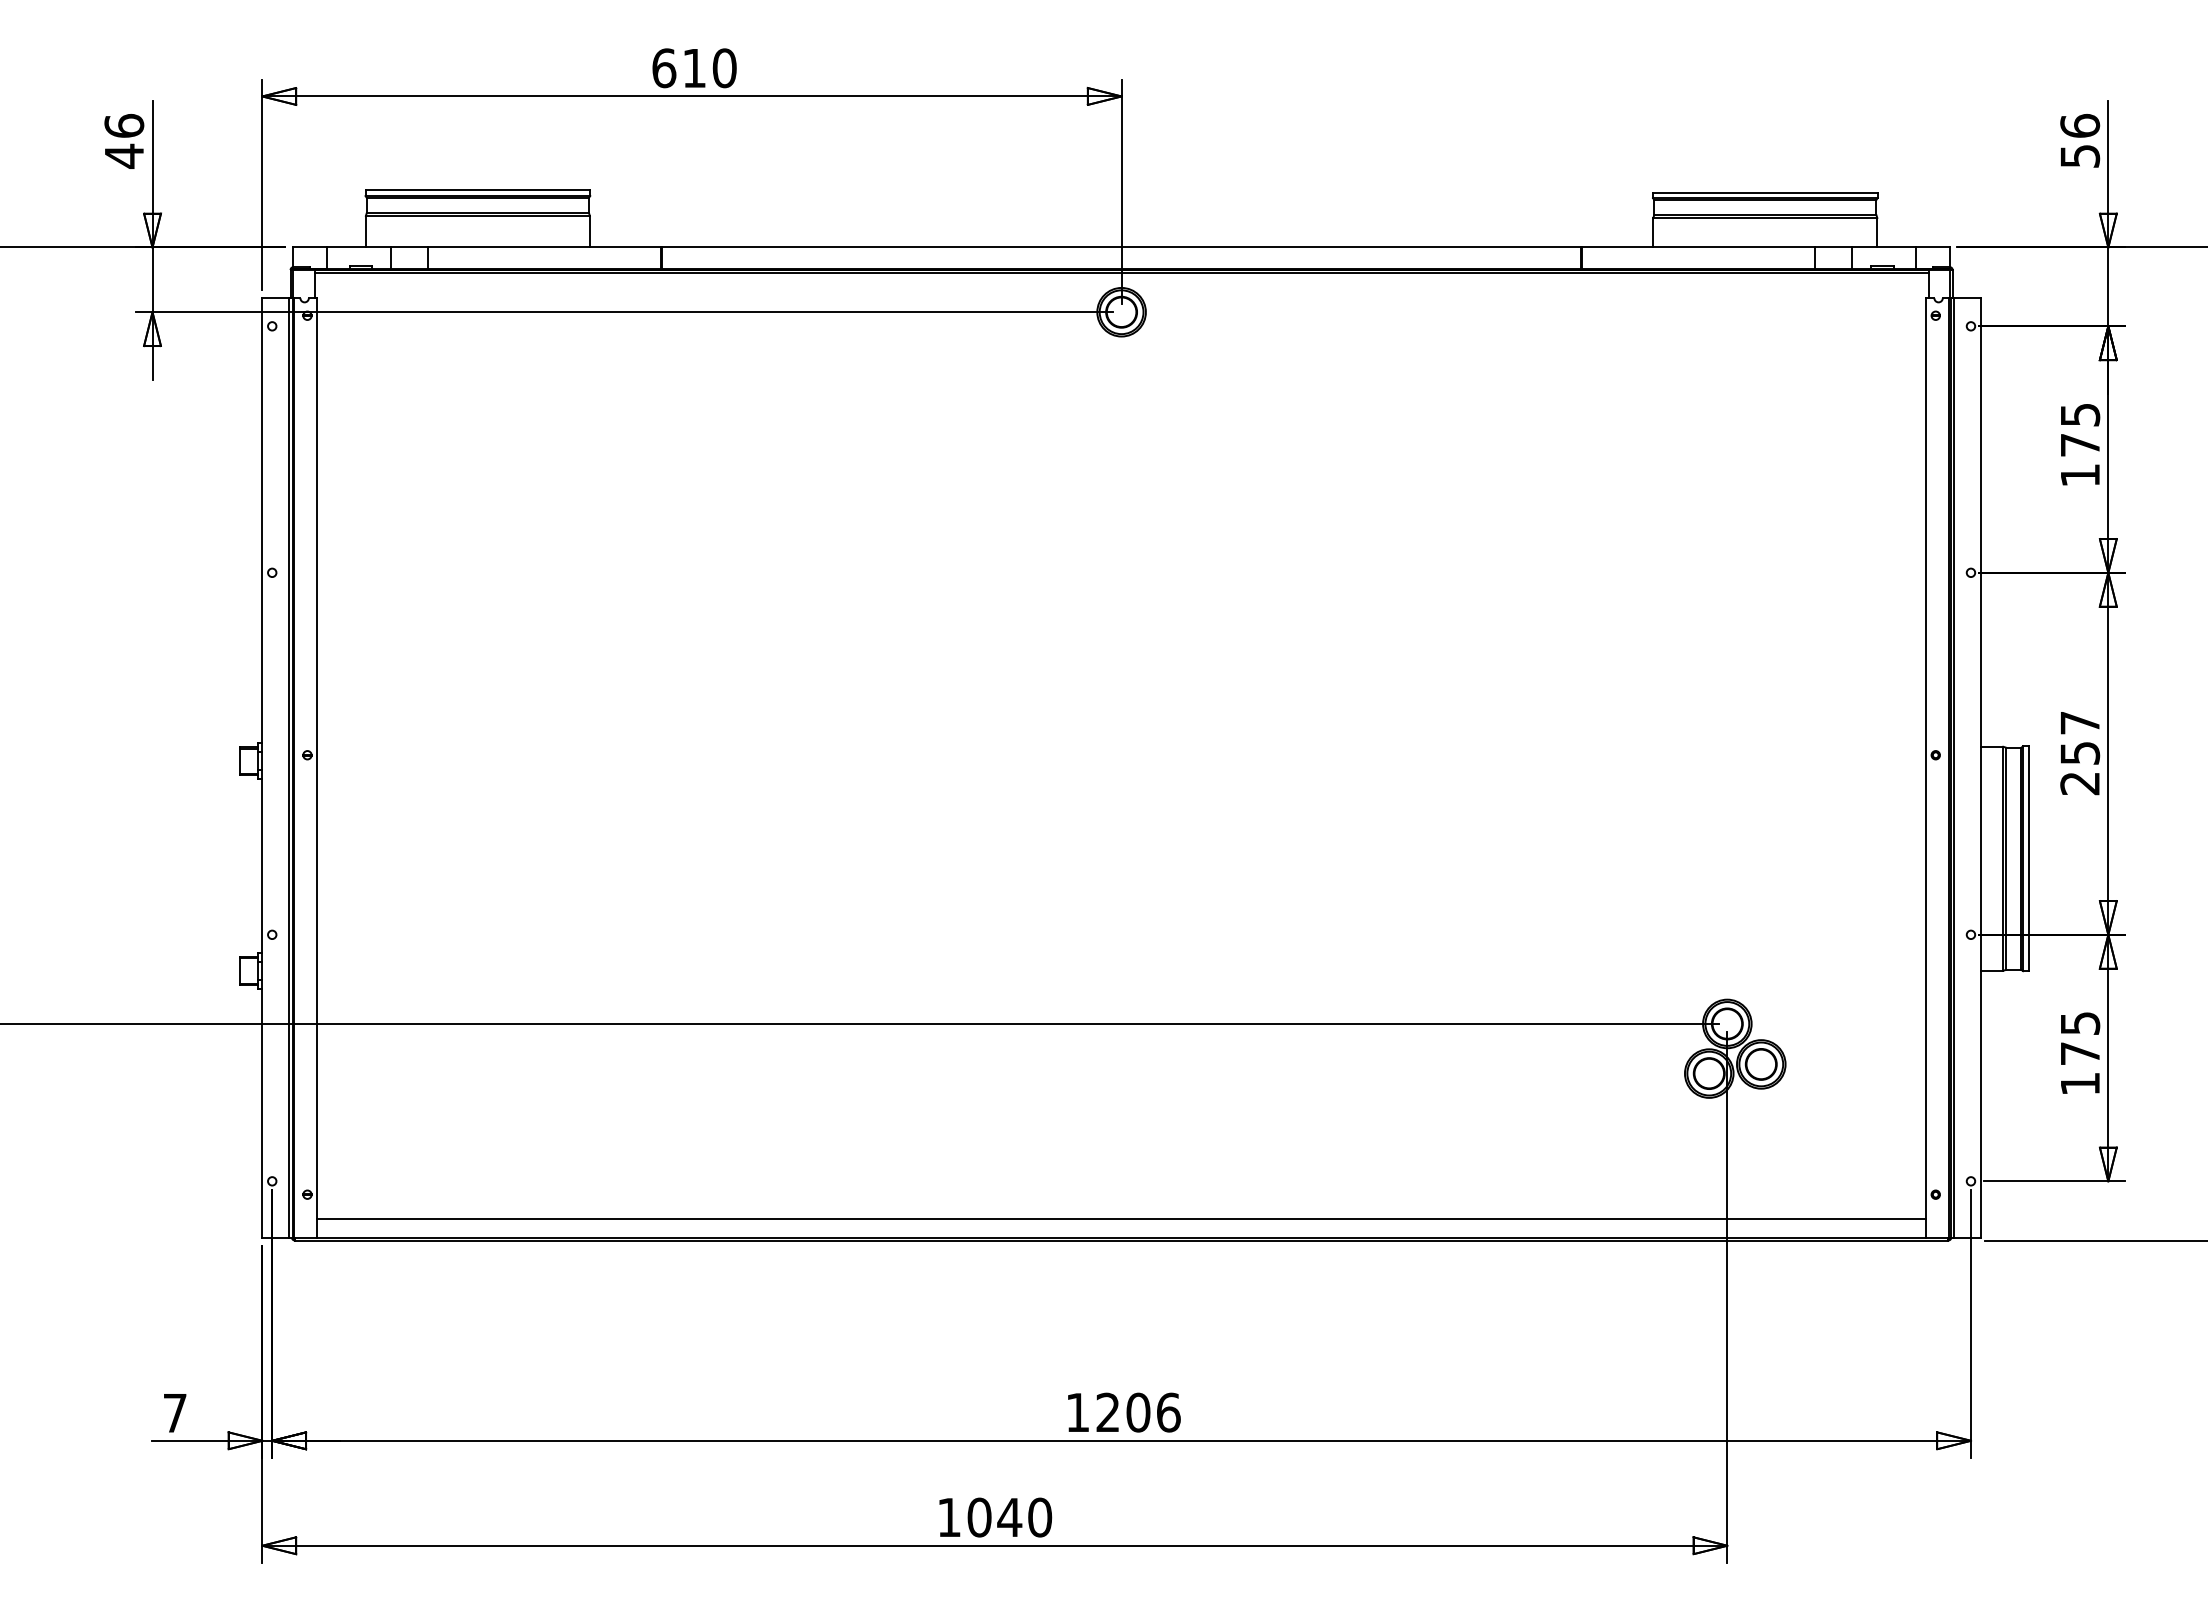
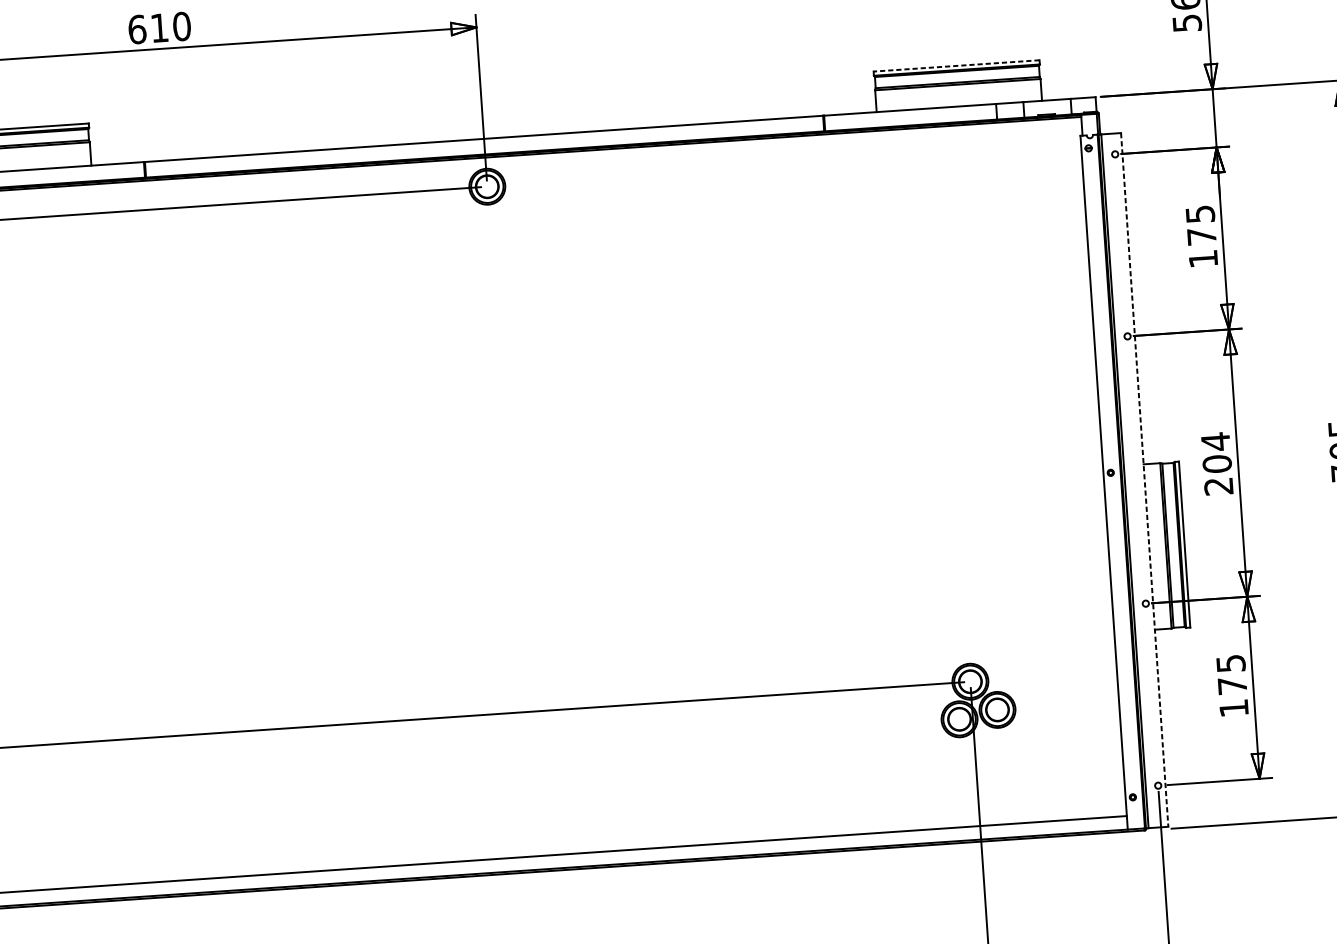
line: (1764, 192) -> (955, 65), solid -> dashed
text: (2080, 737) -> (1216, 452), 257 -> 204
line: (1980, 767) -> (1144, 479), solid -> dashed

